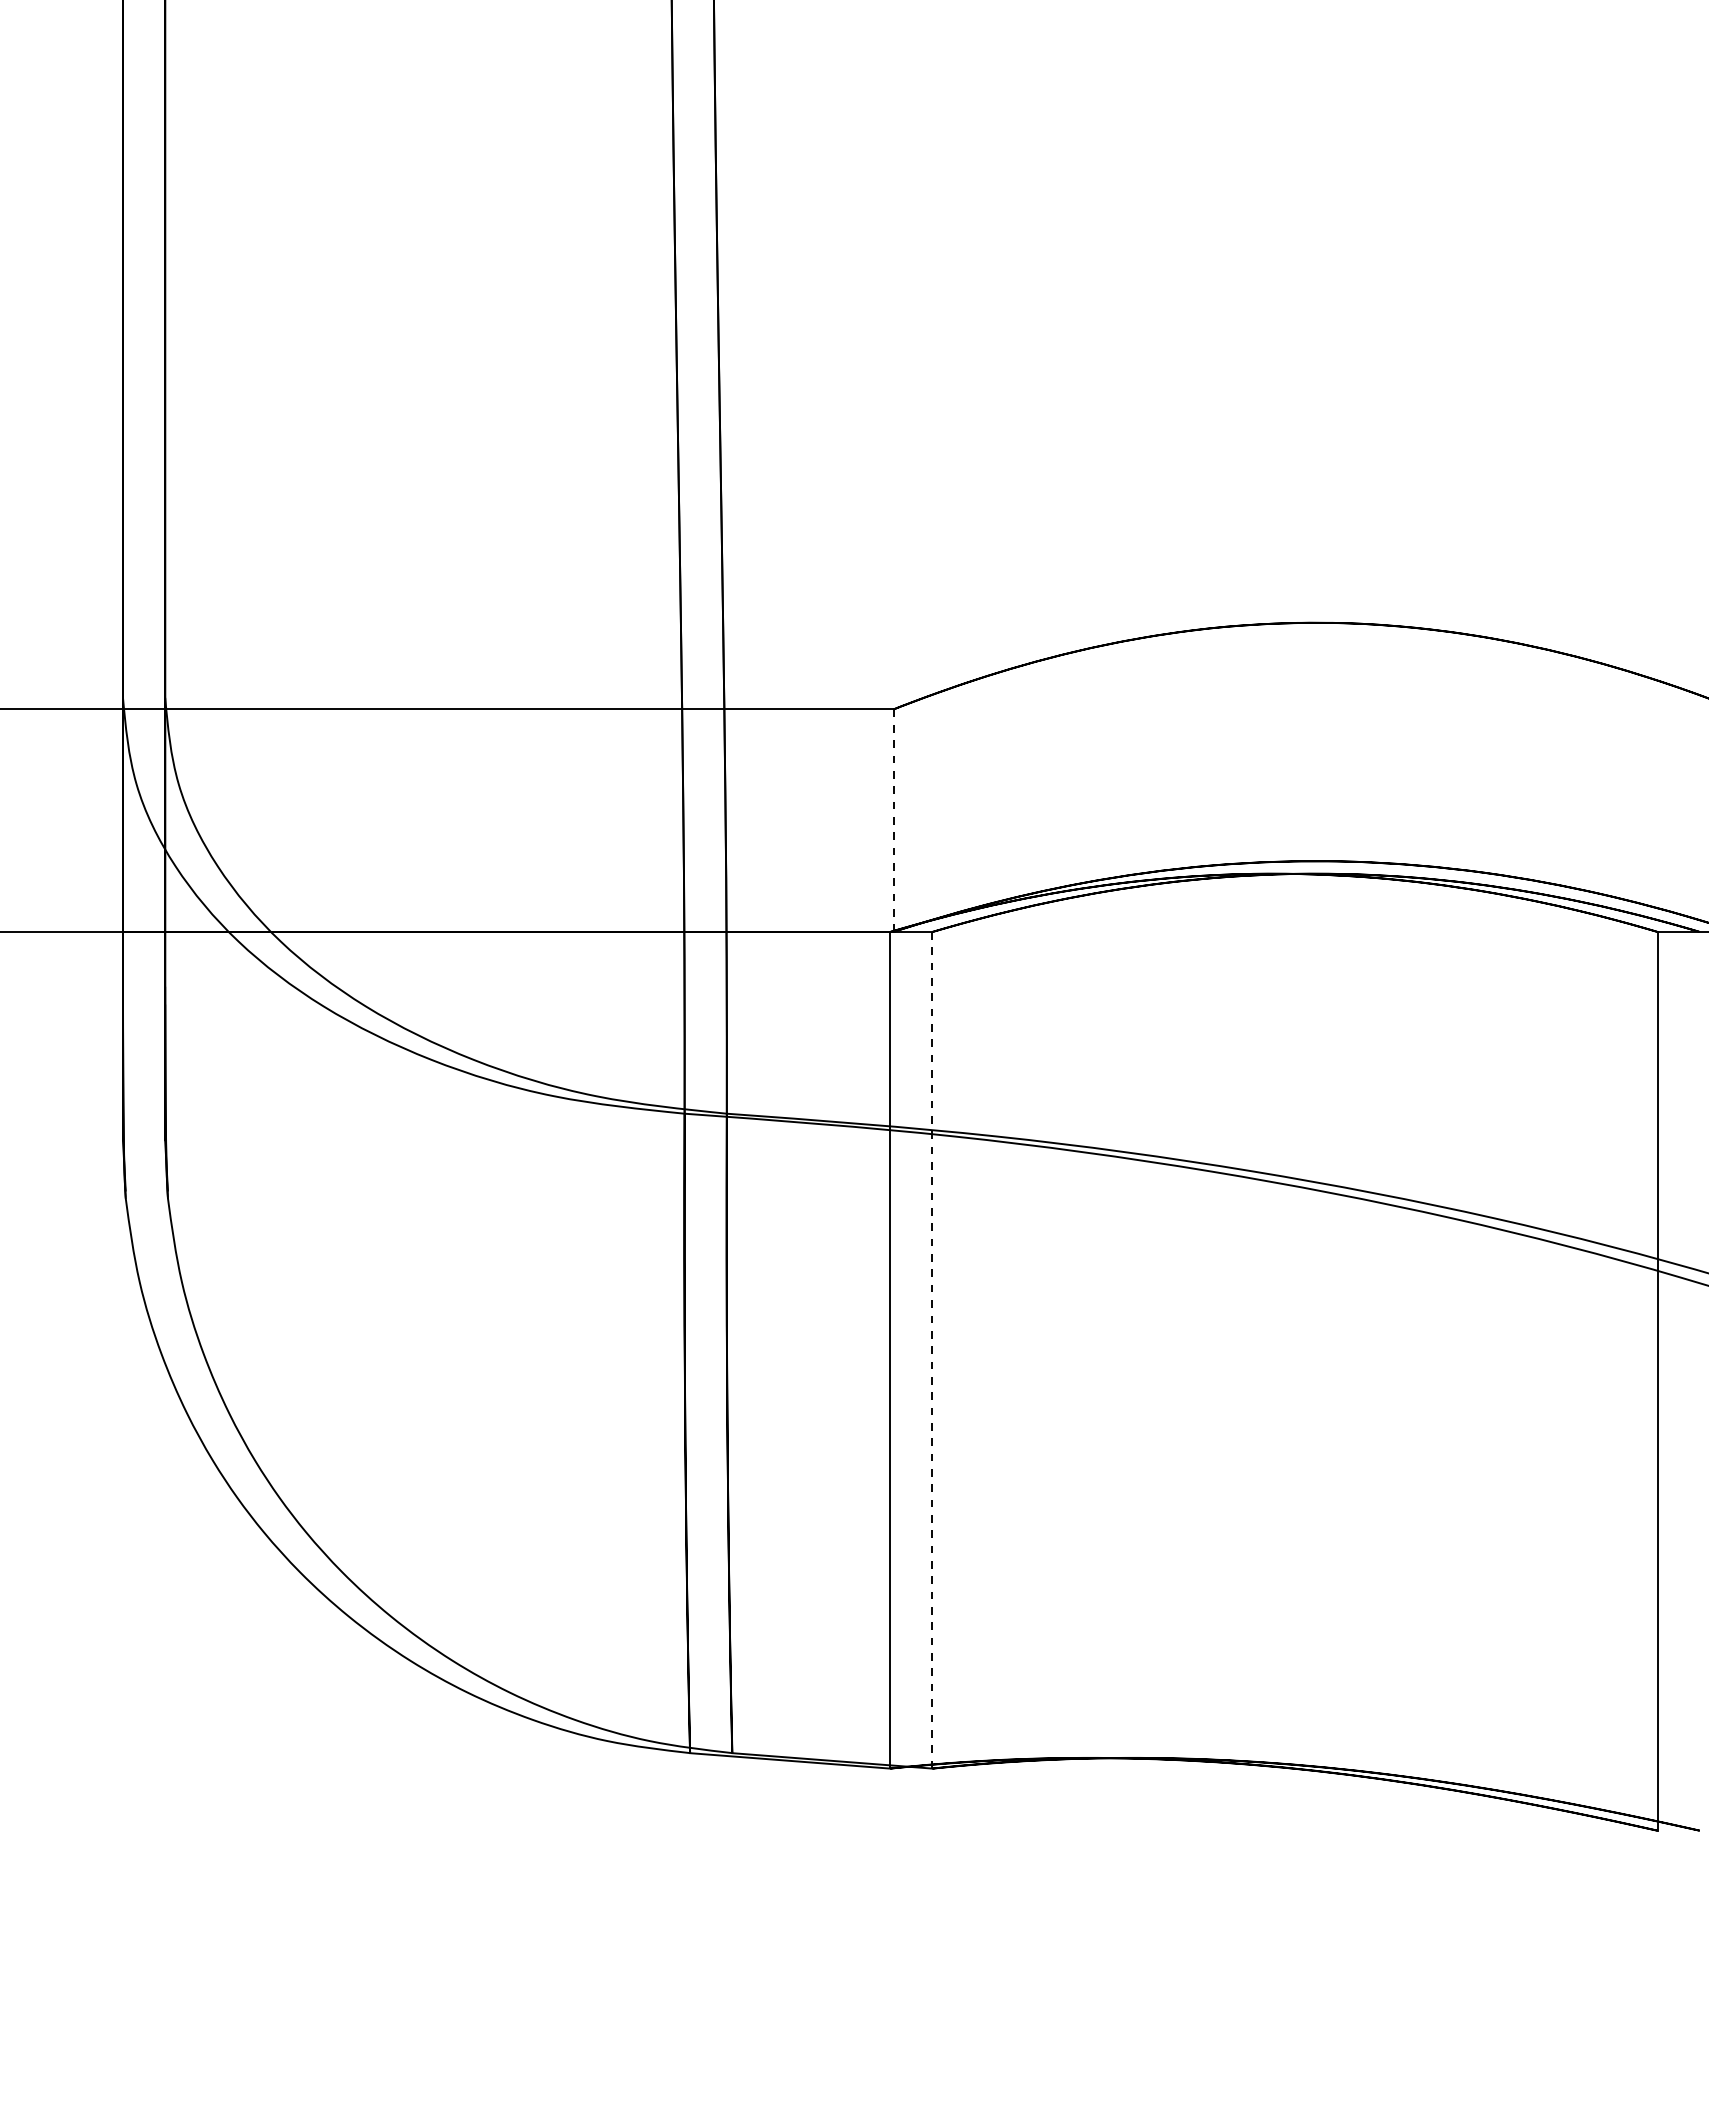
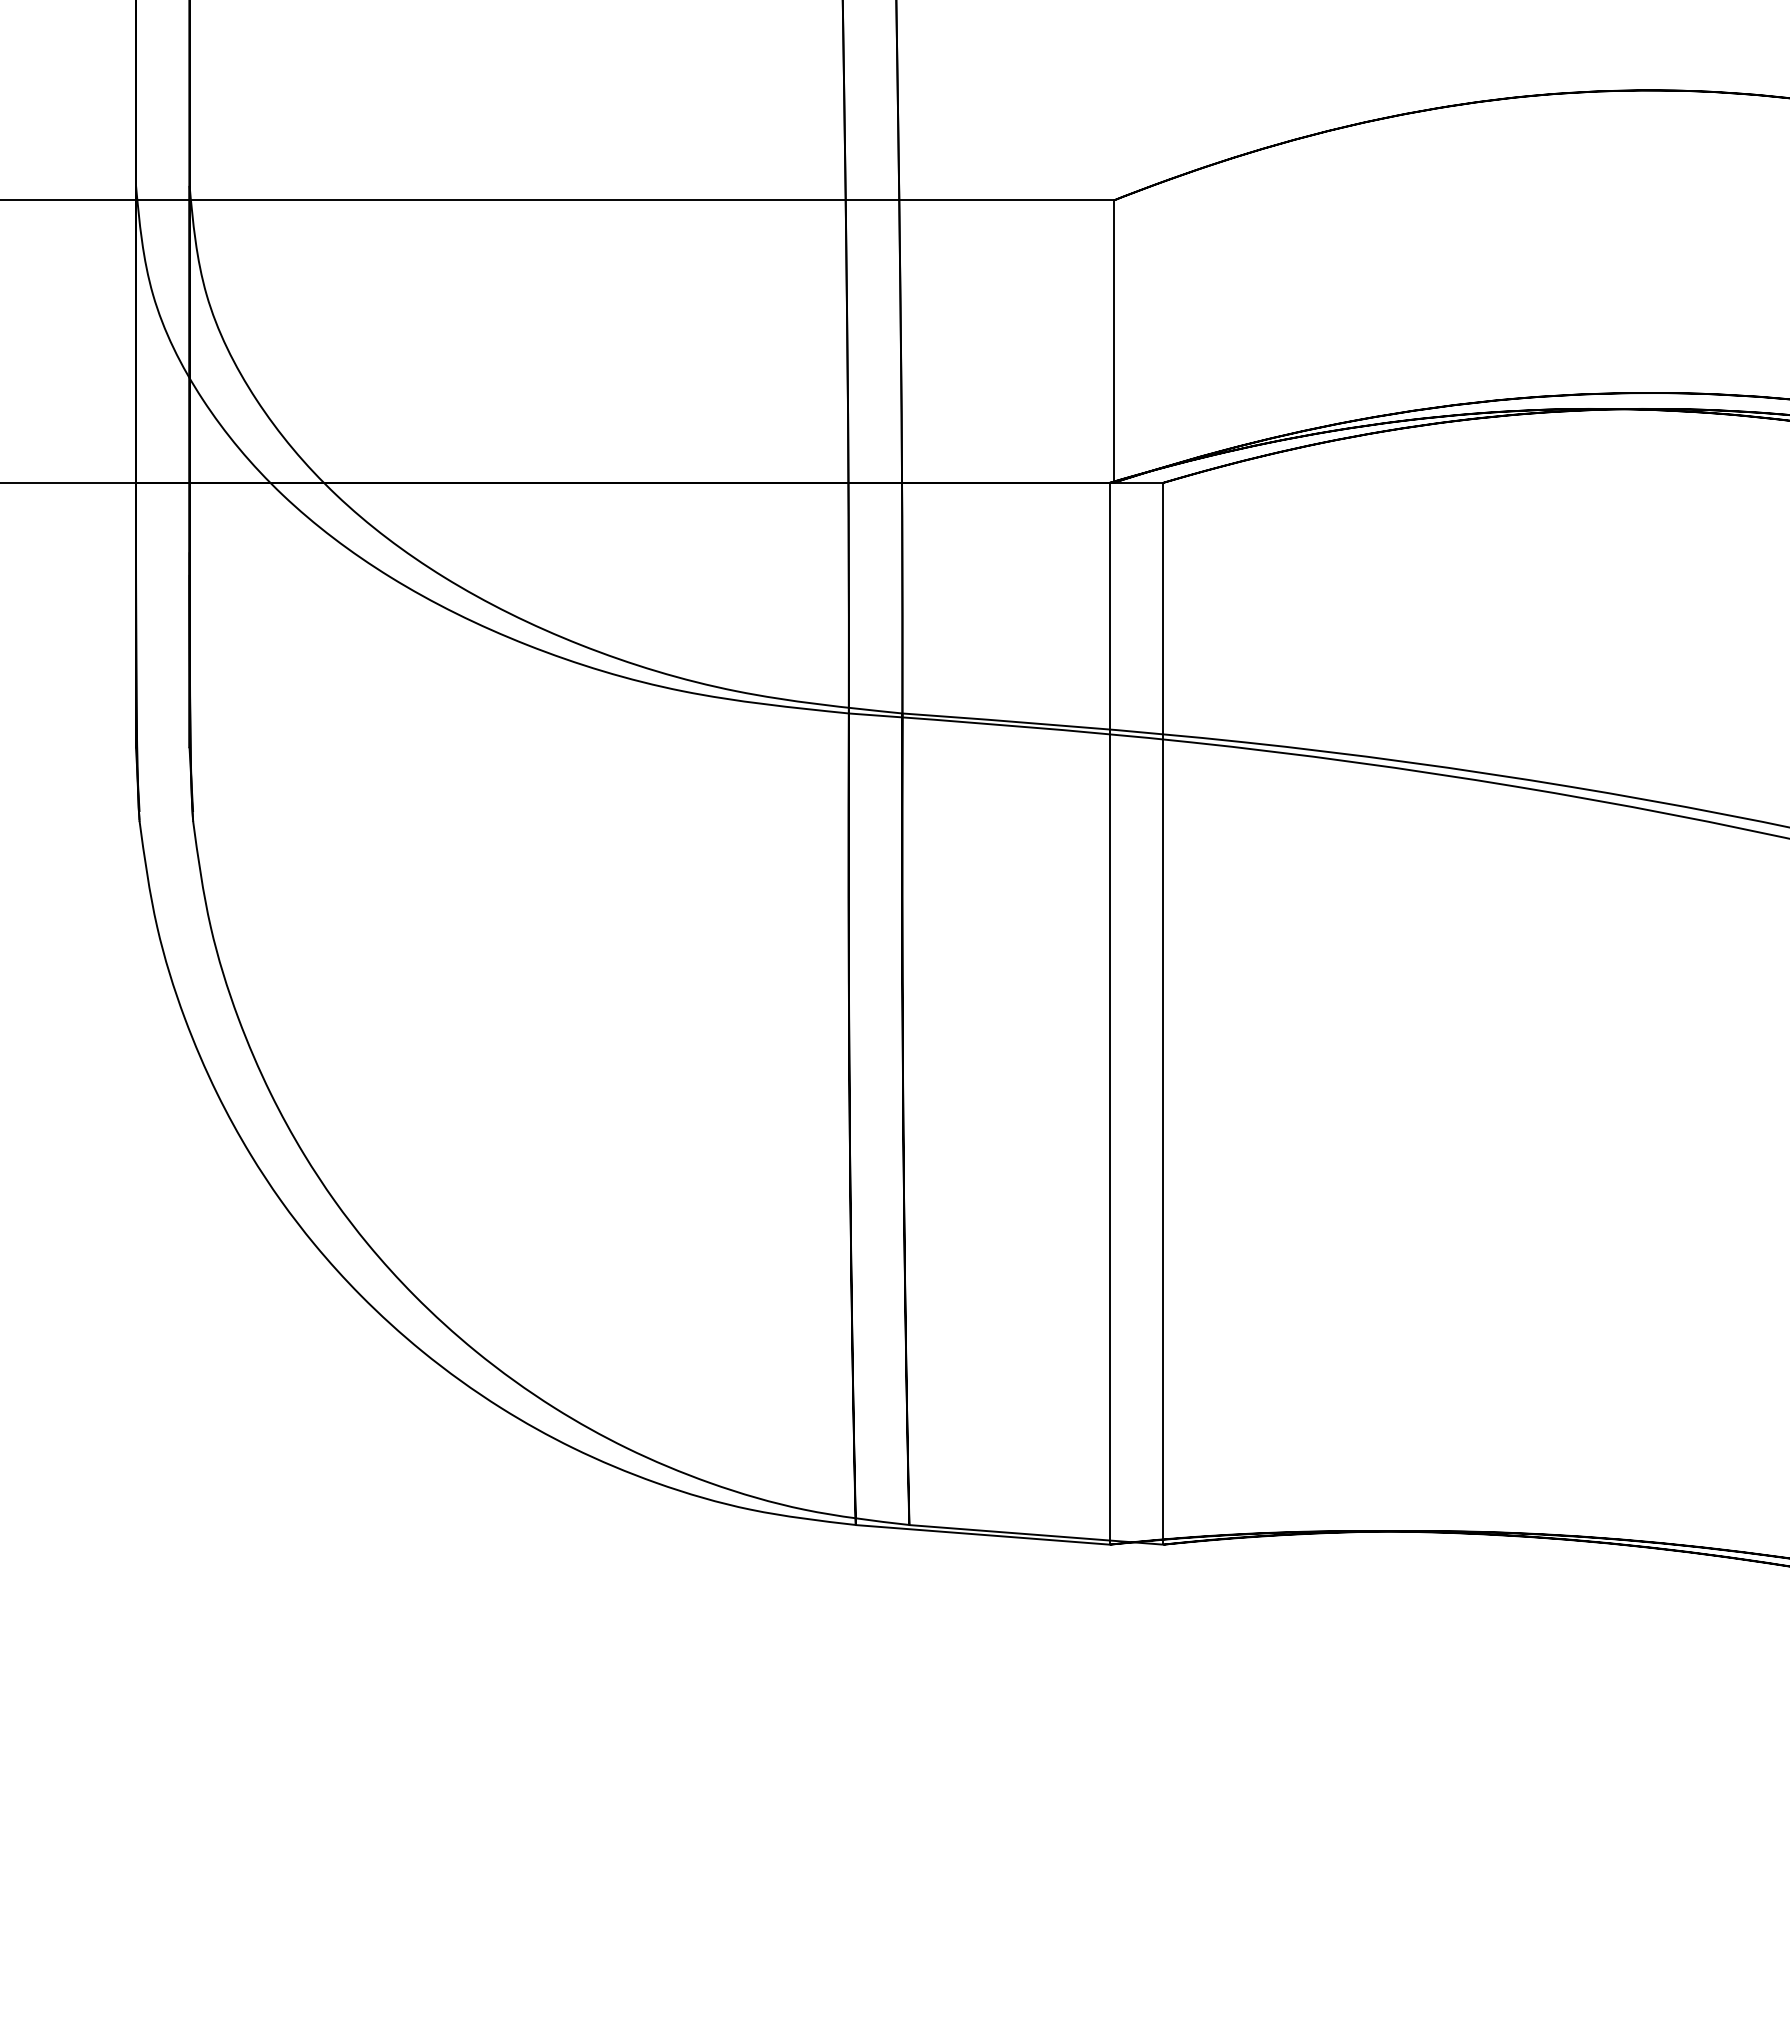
line: (893, 821) -> (1113, 342), dashed -> solid
line: (932, 1350) -> (1163, 1014), dashed -> solid

